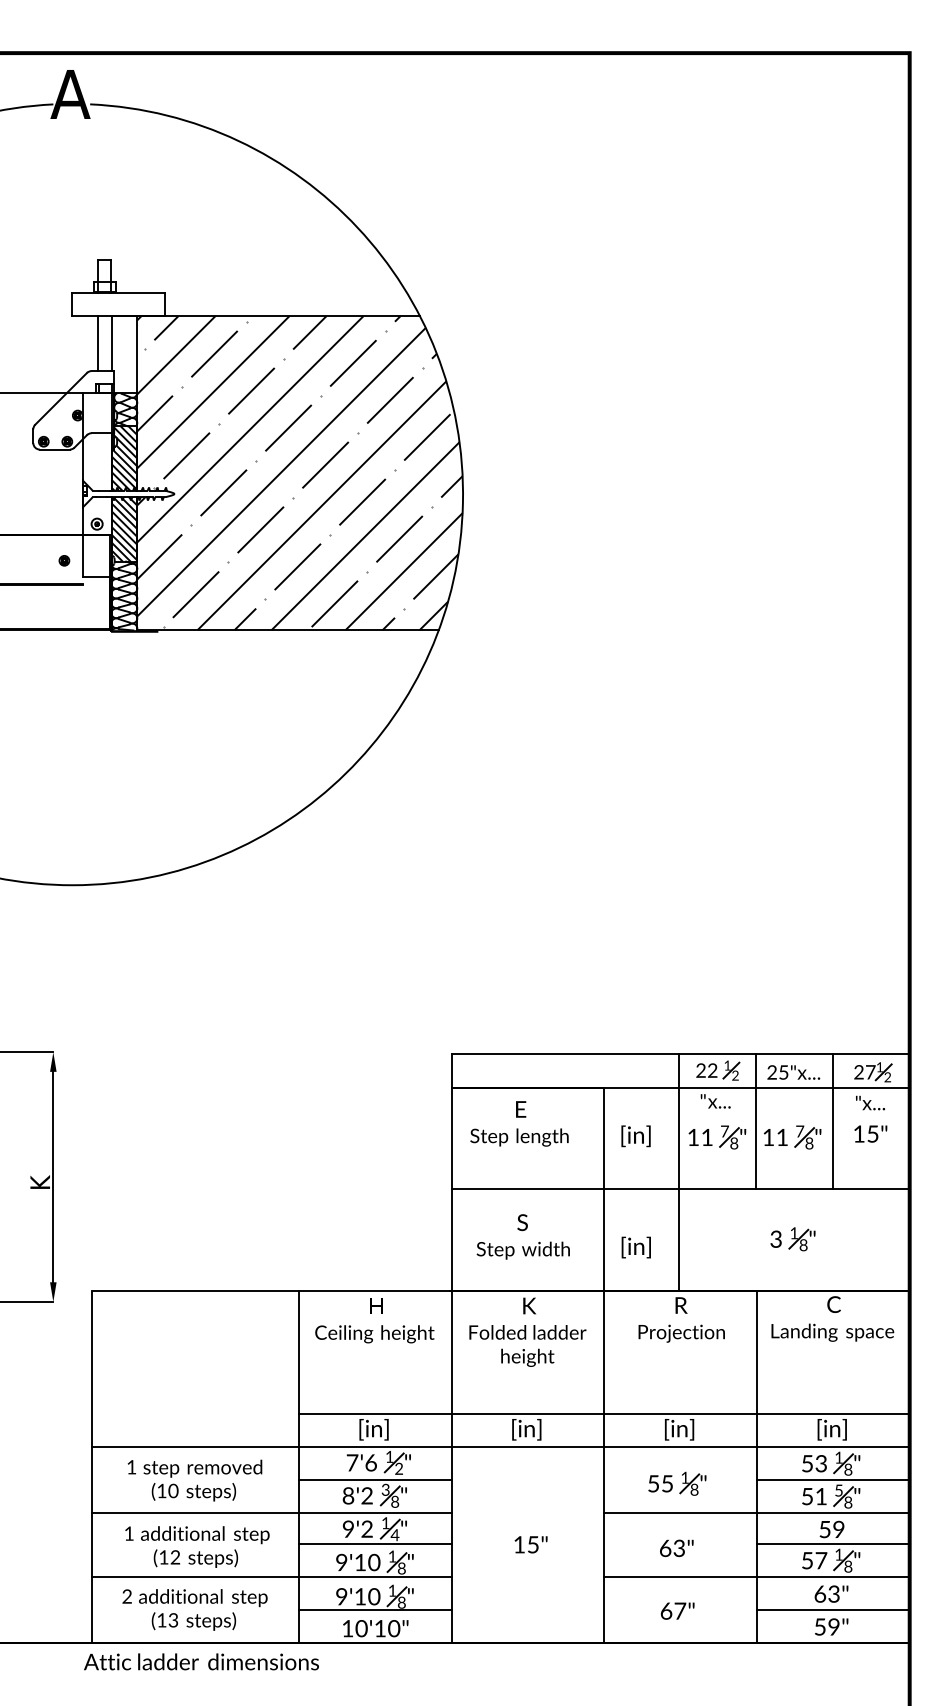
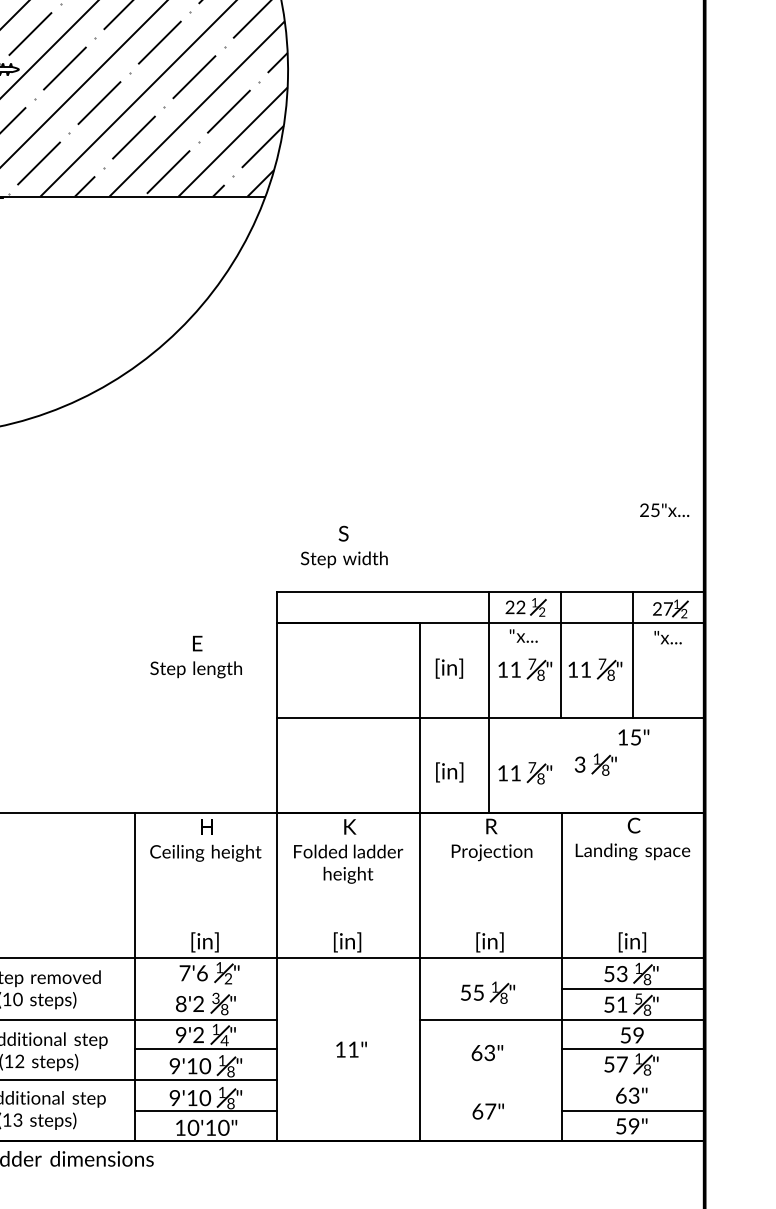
text: (793, 1072) -> (664, 510), moved
text: (519, 1123) -> (196, 656), moved
text: (870, 1133) -> (633, 736), moved
text: (522, 1236) -> (343, 546), moved
part: (717, 1248) -> (525, 773), added
line: (603, 1414) -> (419, 928), removed
line: (374, 1479) -> (205, 988), removed
text: (533, 1544) -> (353, 1049), 15" -> 11"
line: (756, 1577) -> (561, 1080), removed

